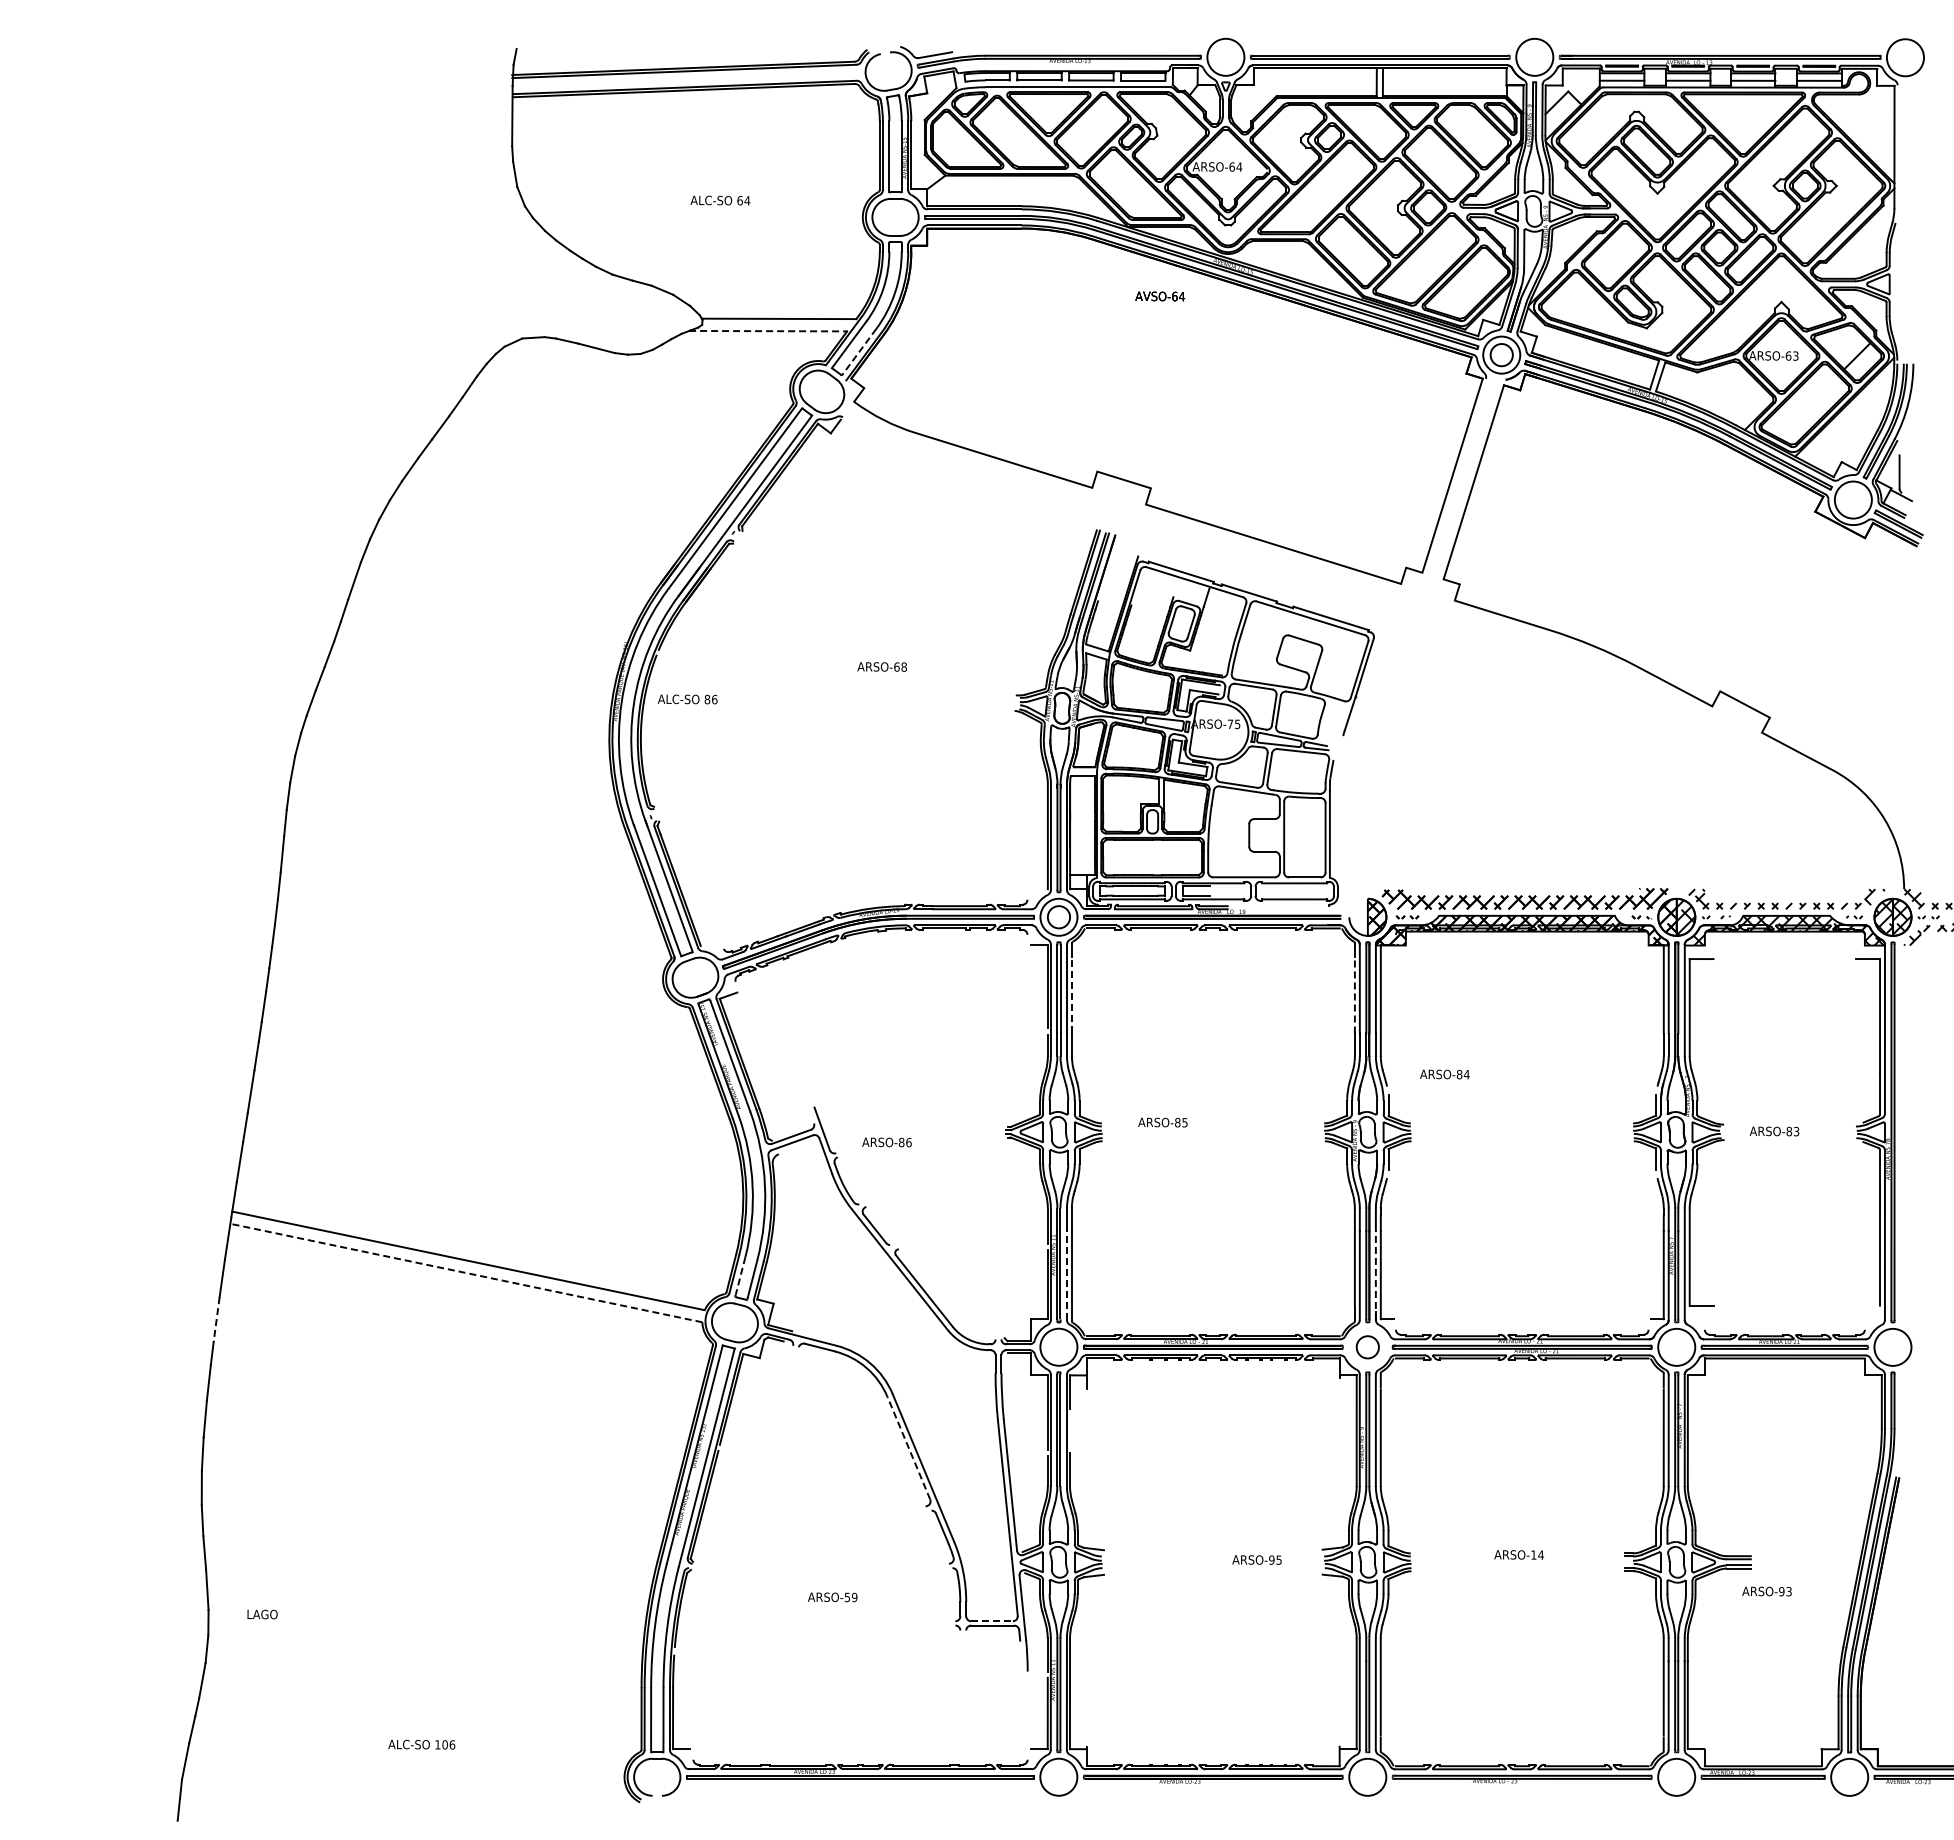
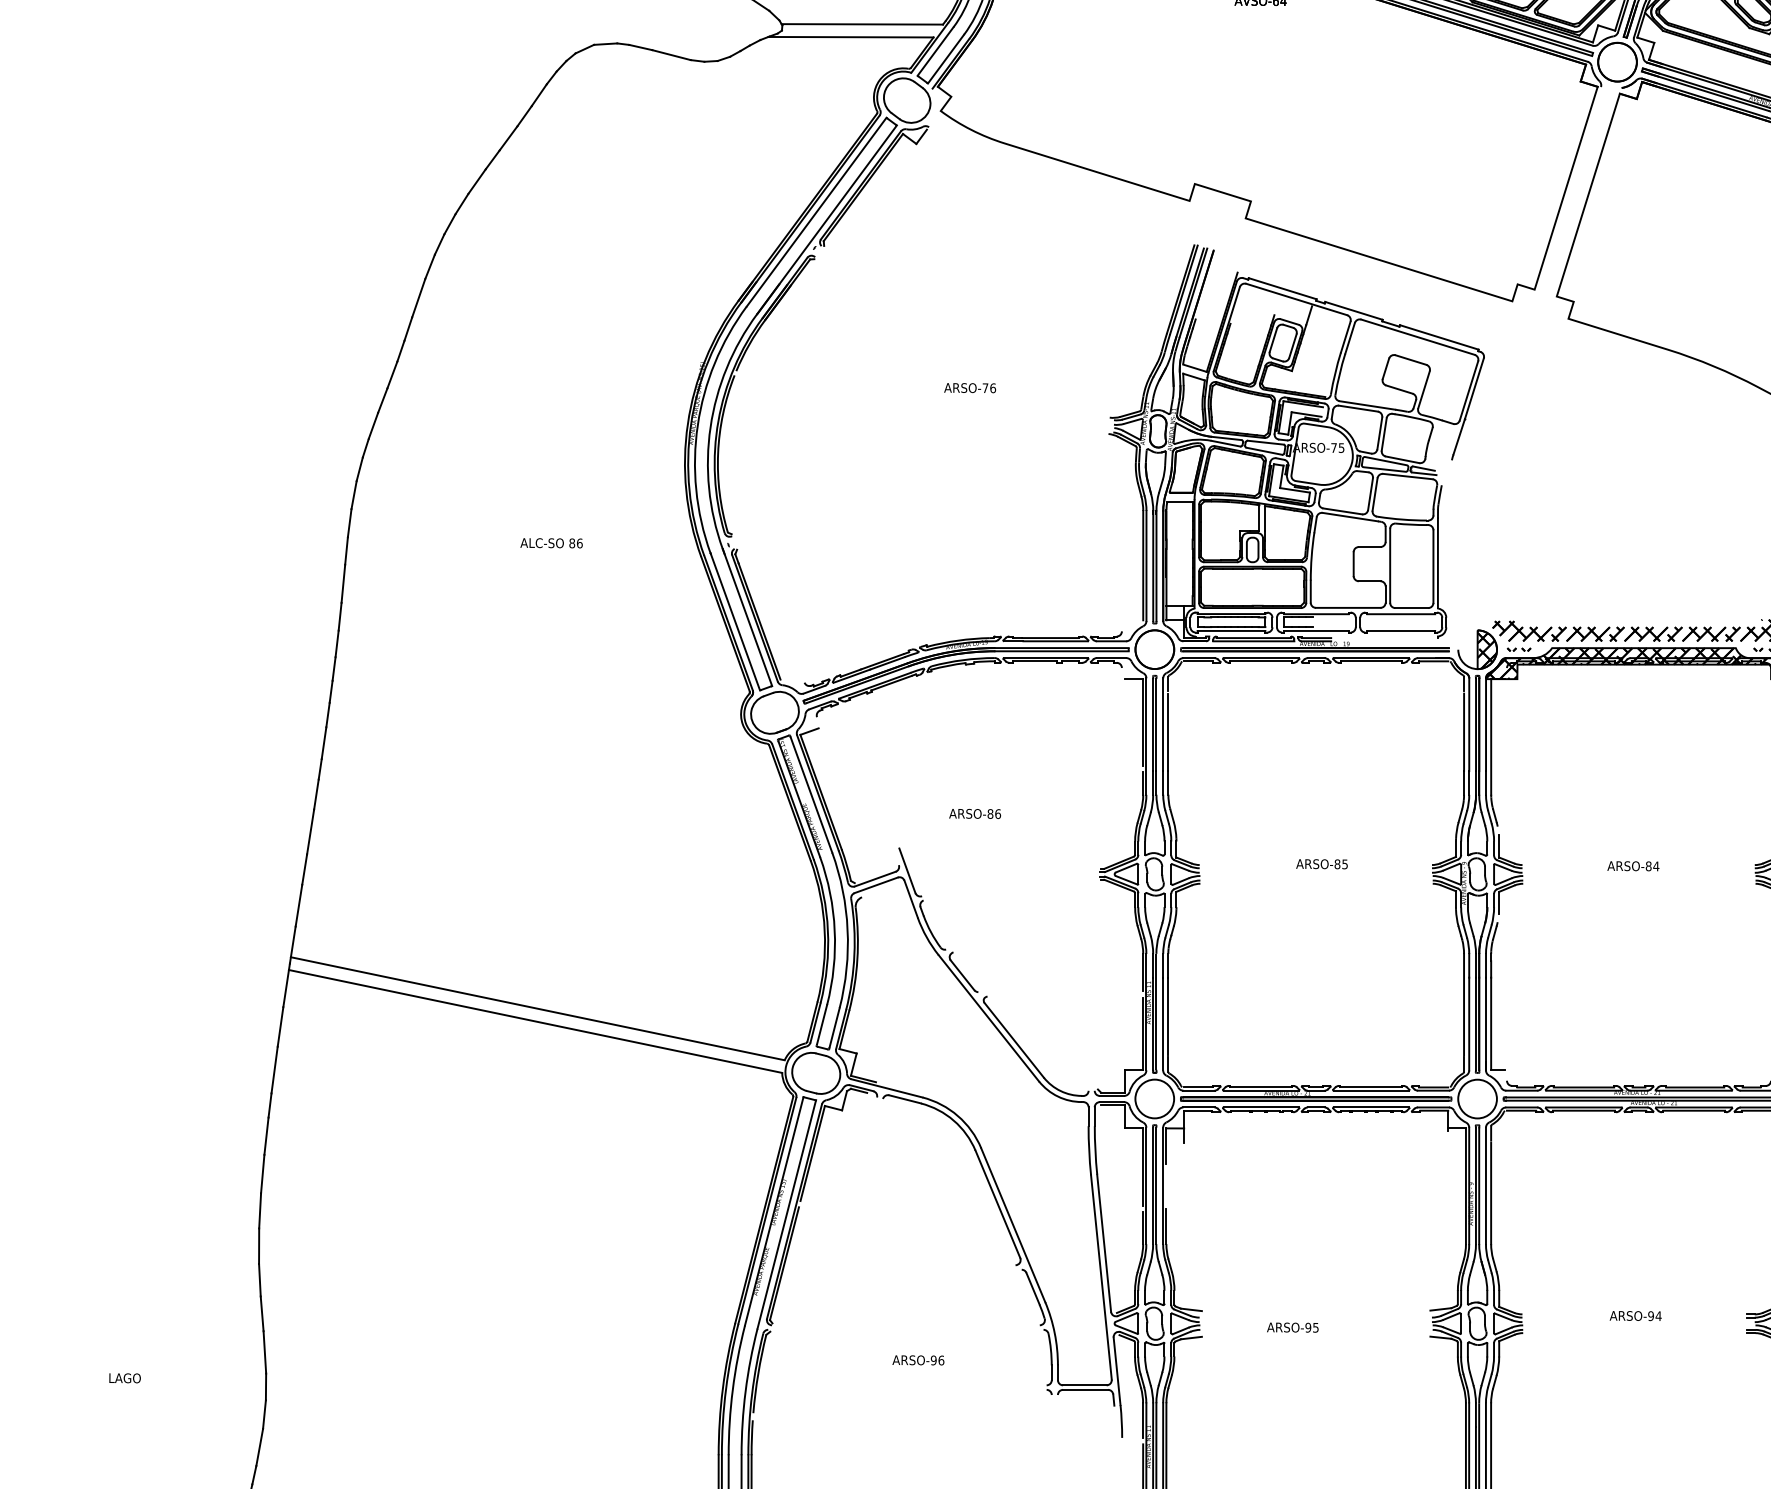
line: (768, 331) -> (851, 37), dashed -> solid
line: (859, 352) -> (946, 59), dashed -> solid
circle: (1501, 354) -> (1617, 61), size x1.67
text: (900, 666) -> (989, 387), ARSO-68 -> ARSO-76
text: (687, 699) -> (551, 543), moved
circle: (1058, 916) -> (1154, 648), size x1.67
line: (1071, 995) -> (1167, 731), dashed -> solid
line: (1354, 995) -> (1463, 731), dashed -> solid
text: (1444, 1074) -> (1632, 866), moved
text: (1162, 1122) -> (1321, 864), moved
text: (886, 1142) -> (974, 813), moved
line: (465, 1272) -> (534, 1020), dashed -> solid
line: (1066, 1275) -> (1162, 1024), dashed -> solid
line: (1375, 1275) -> (1485, 1024), dashed -> solid
line: (740, 1276) -> (822, 1025), dashed -> solid
line: (216, 1319) -> (274, 1069), dashed -> solid
circle: (1367, 1346) -> (1477, 1098), size x1.67
line: (908, 1448) -> (997, 1204), dashed -> solid
text: (1533, 1554) -> (1650, 1315), ARSO-14 -> ARSO-94
text: (1256, 1559) -> (1292, 1327), moved
text: (850, 1597) -> (936, 1360), ARSO-59 -> ARSO-96
text: (262, 1614) -> (125, 1378), moved
line: (992, 1621) -> (1085, 1385), dashed -> solid

